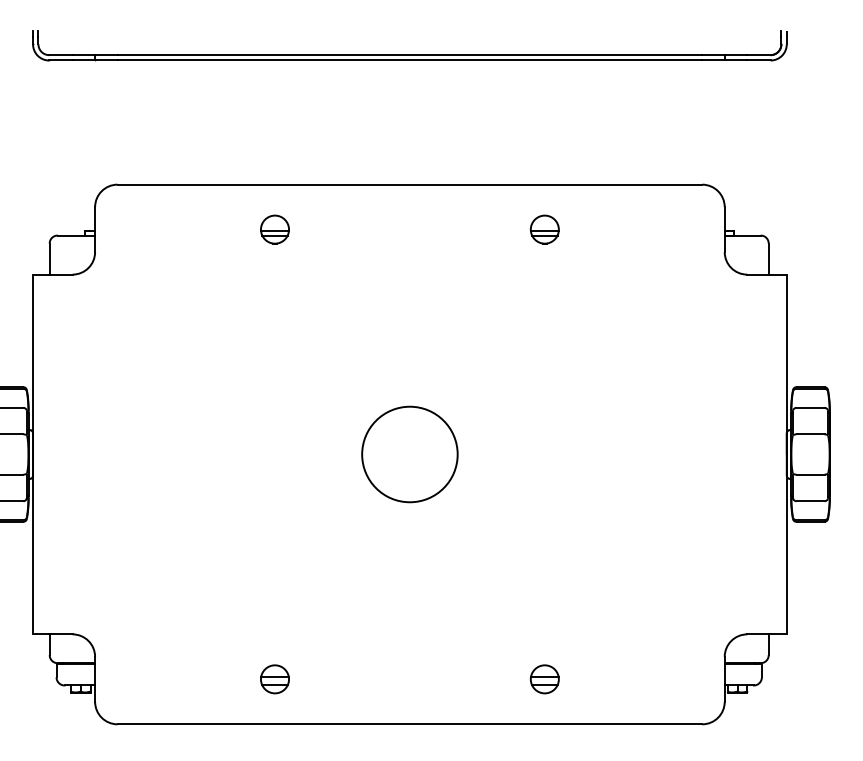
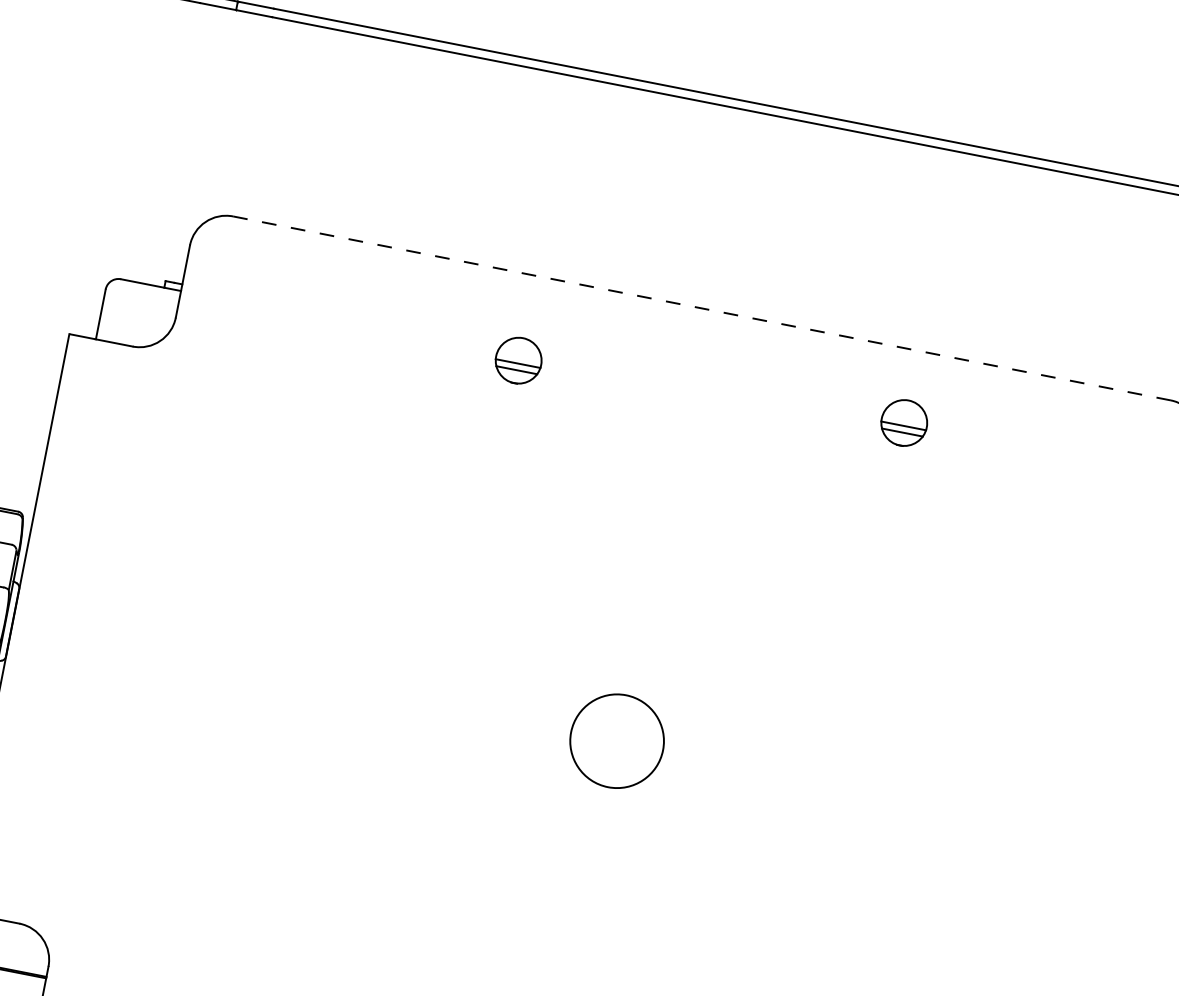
line: (409, 184) -> (701, 308), solid -> dashed
part: (274, 229) -> (517, 360), moved
circle: (409, 454) -> (616, 741), size x0.6

